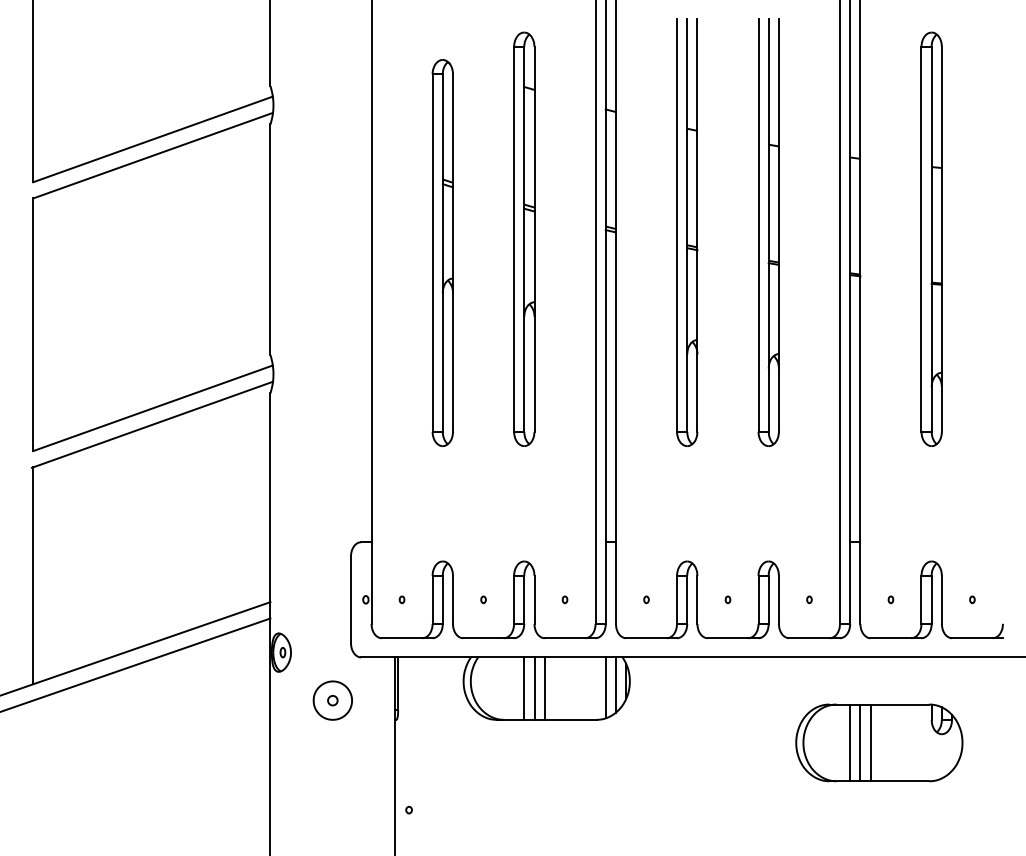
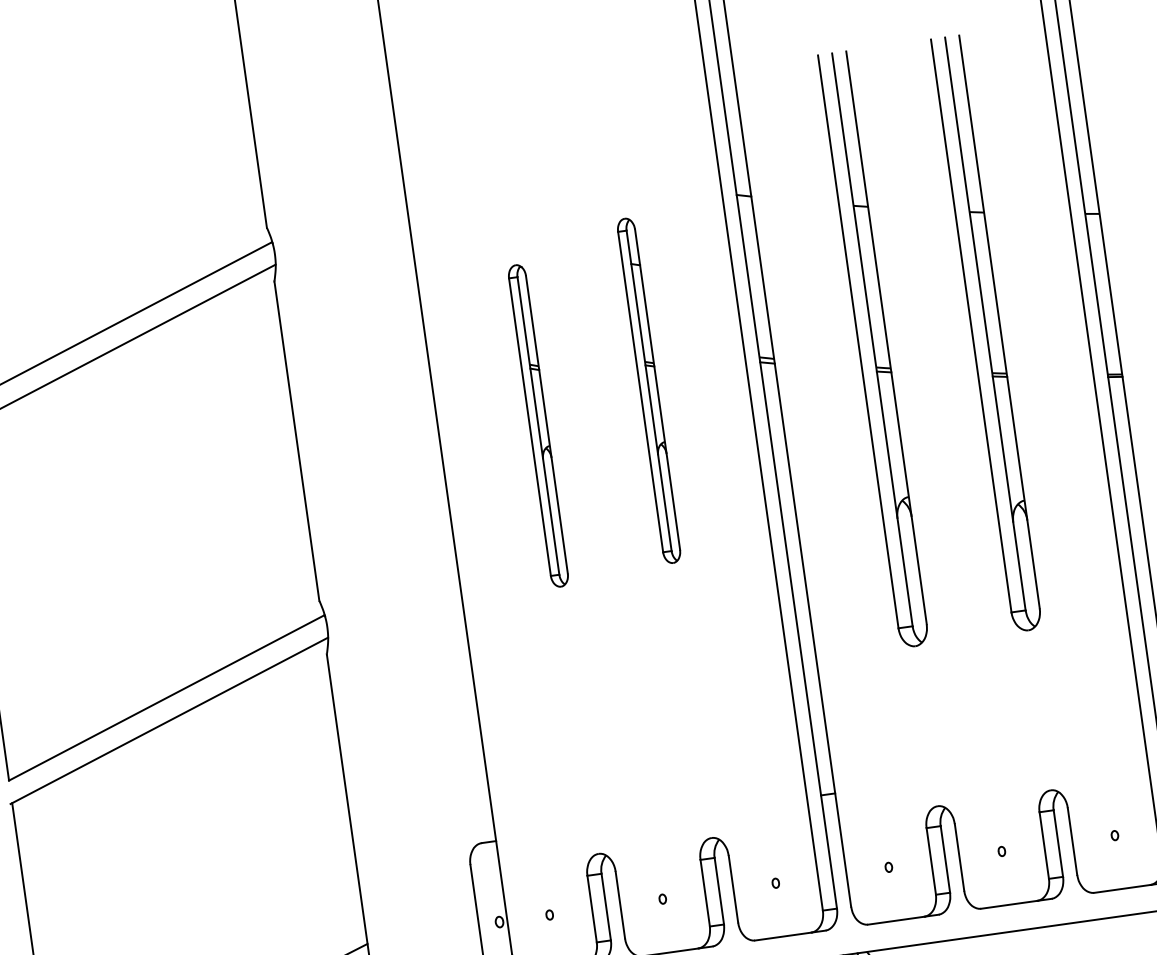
part: (524, 238) -> (649, 389), size x0.6
part: (442, 252) -> (538, 425), size x0.6

